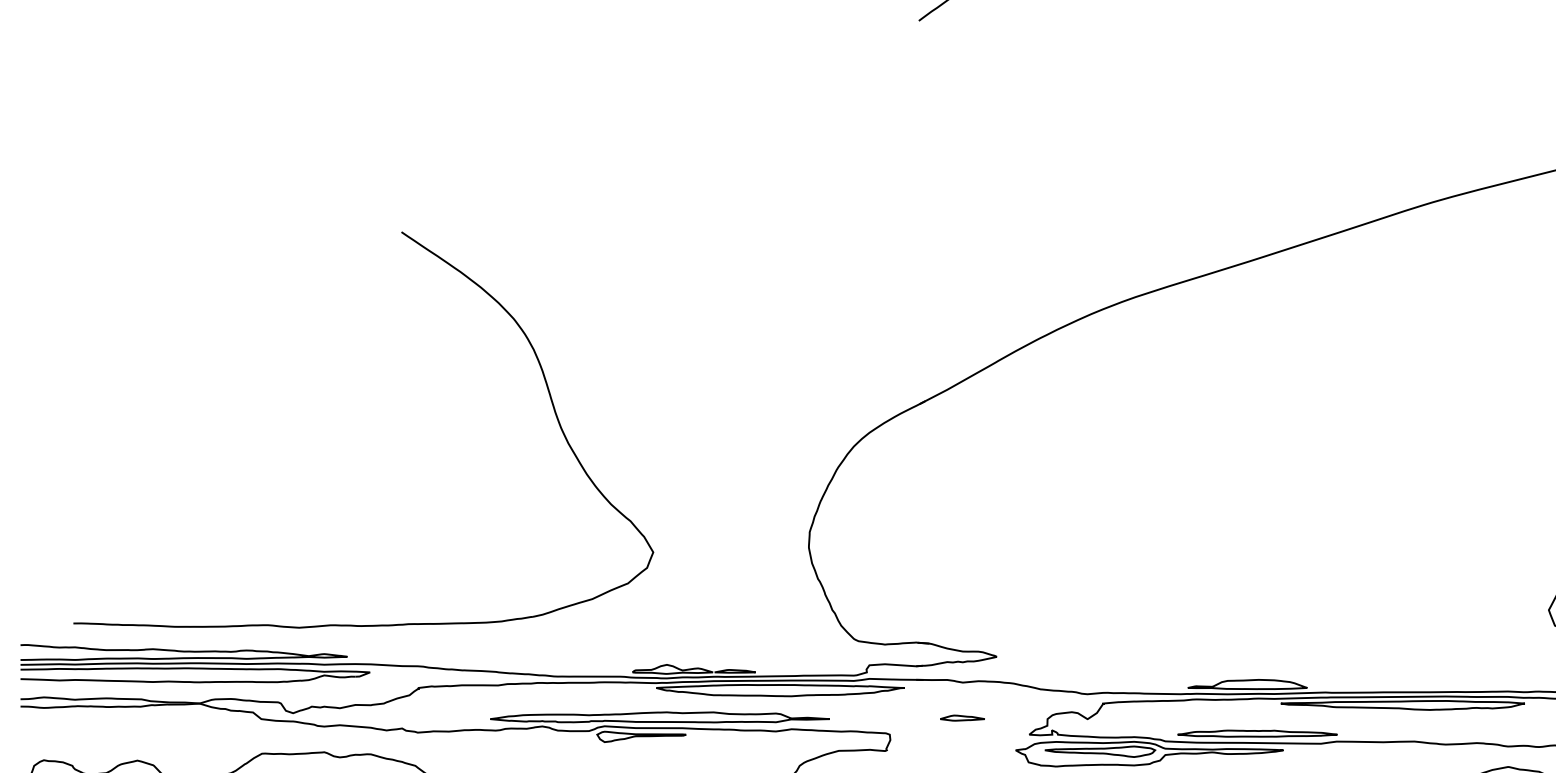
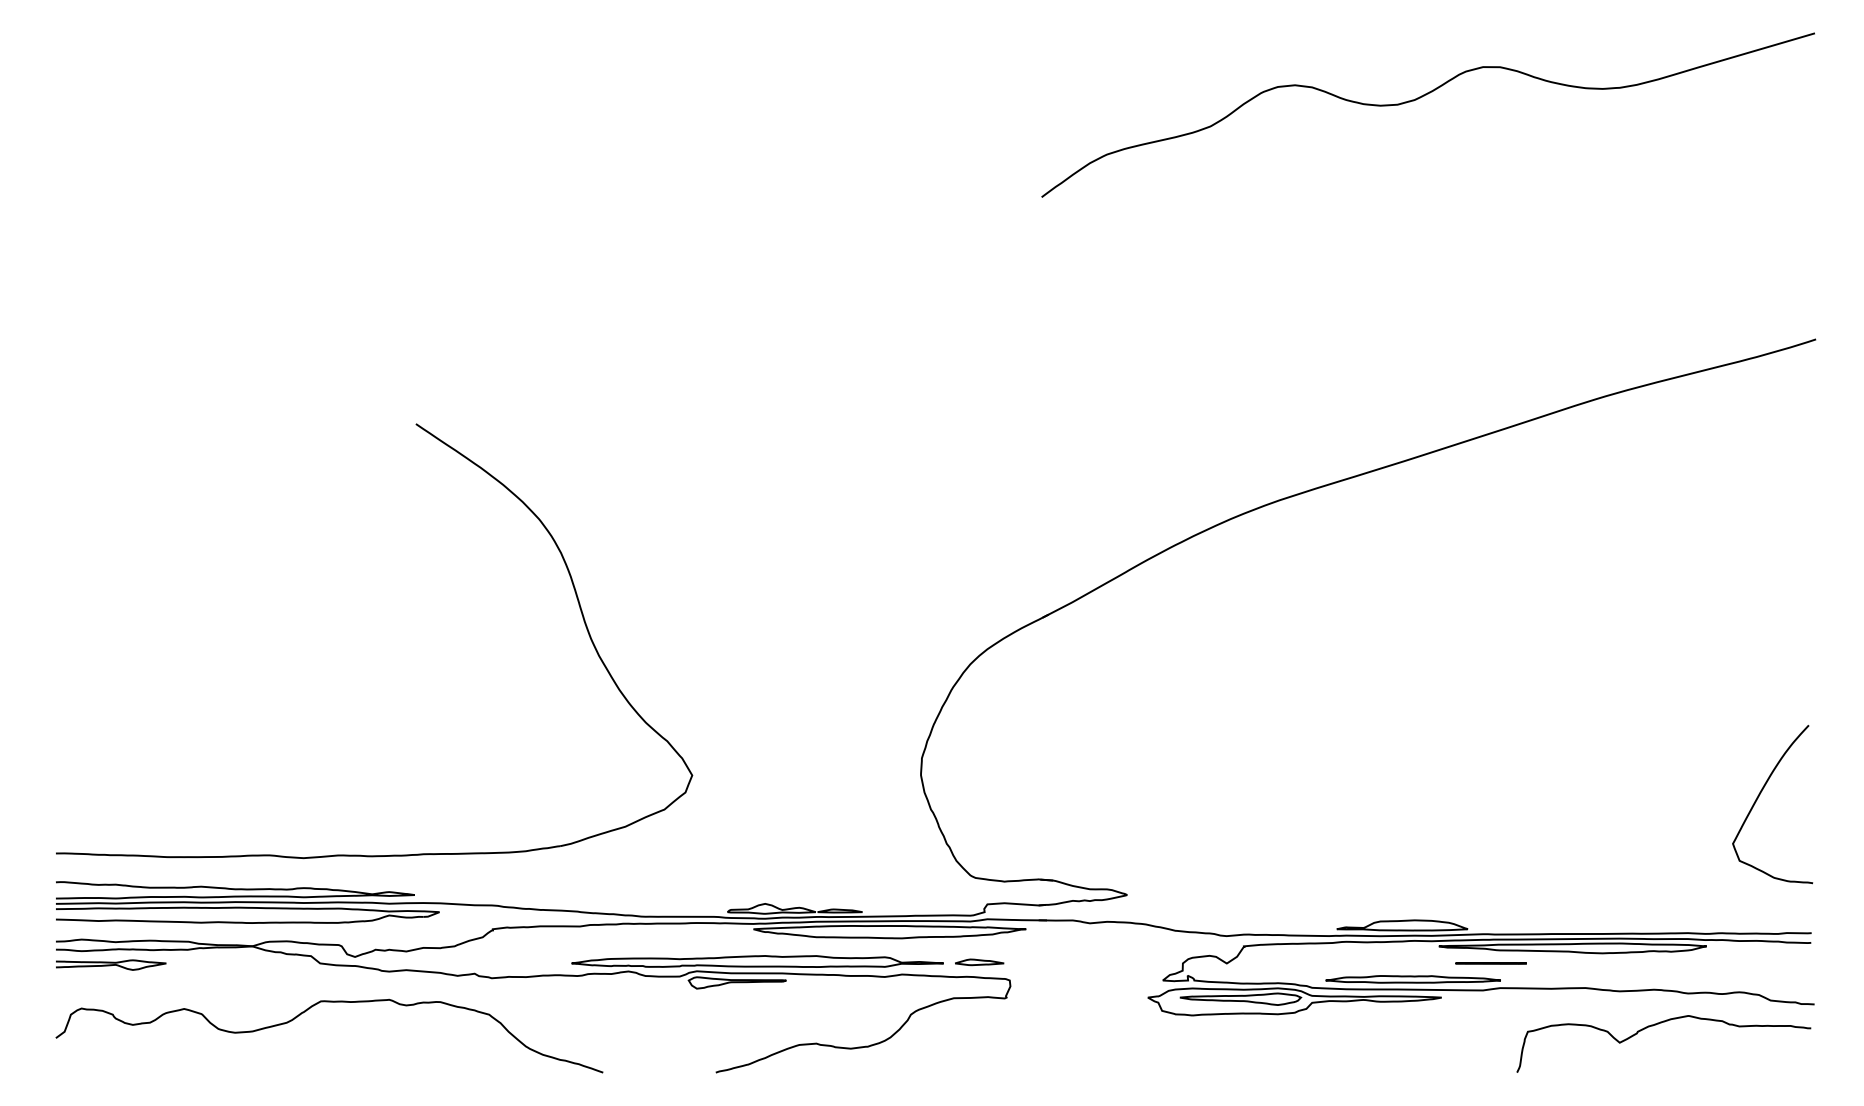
part: (473, 283) -> (495, 480), moved
part: (962, 718) -> (979, 962), moved
line: (1327, 719) -> (1490, 963), added
curve: (71, 720) -> (111, 964), added

